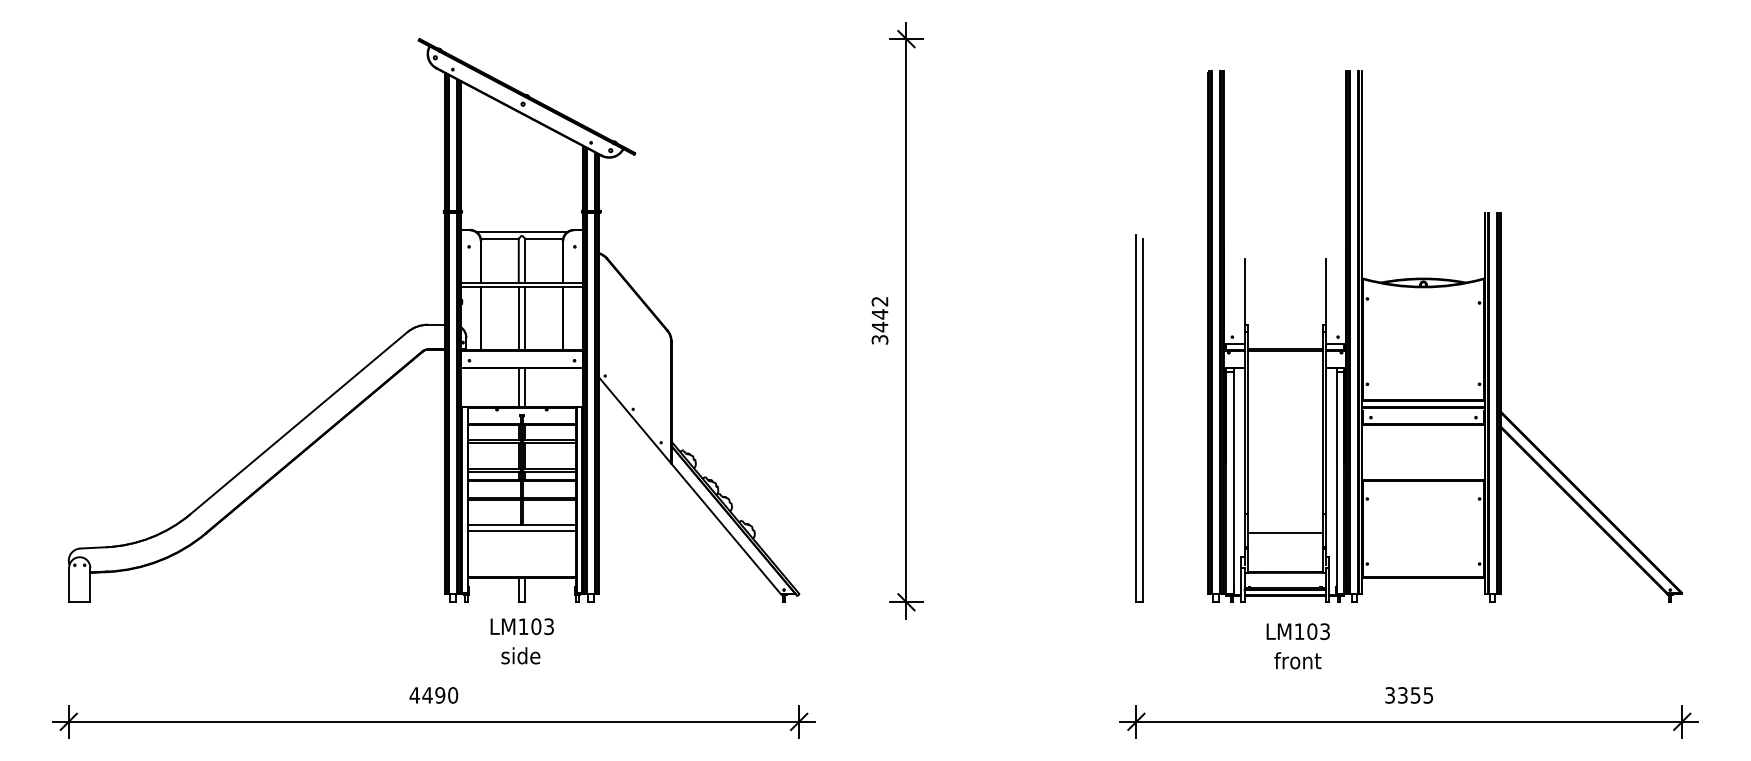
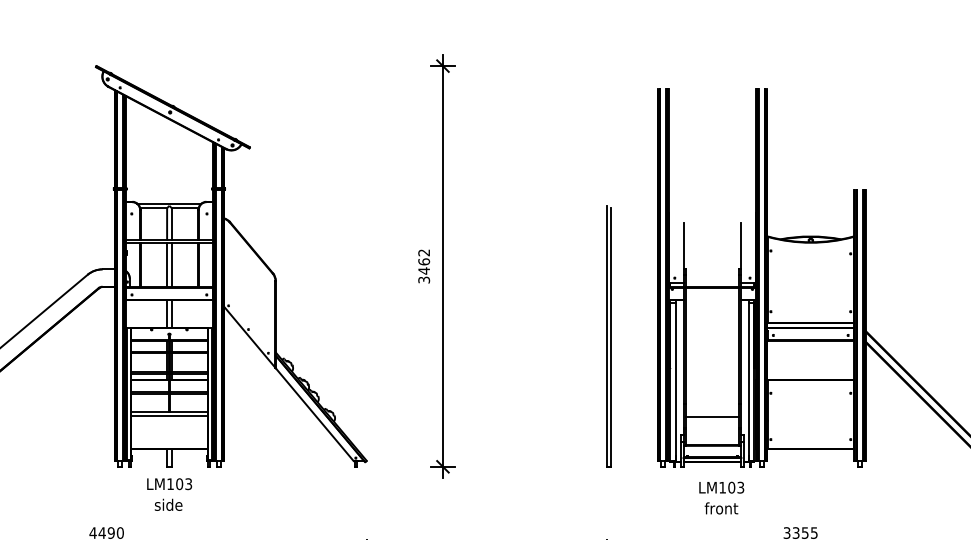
text: (879, 314) -> (423, 262), 3442 -> 3462

